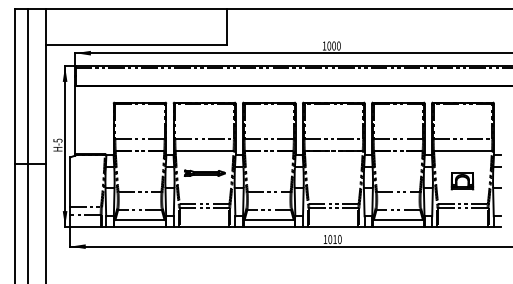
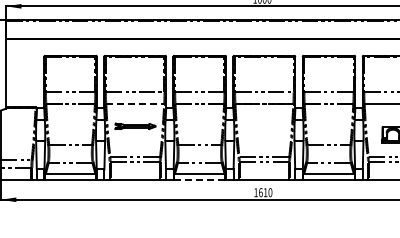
line: (204, 151) -> (135, 104), solid -> dashed
line: (269, 226) -> (200, 179), solid -> dashed
text: (330, 239) -> (261, 192), 1010 -> 1610

